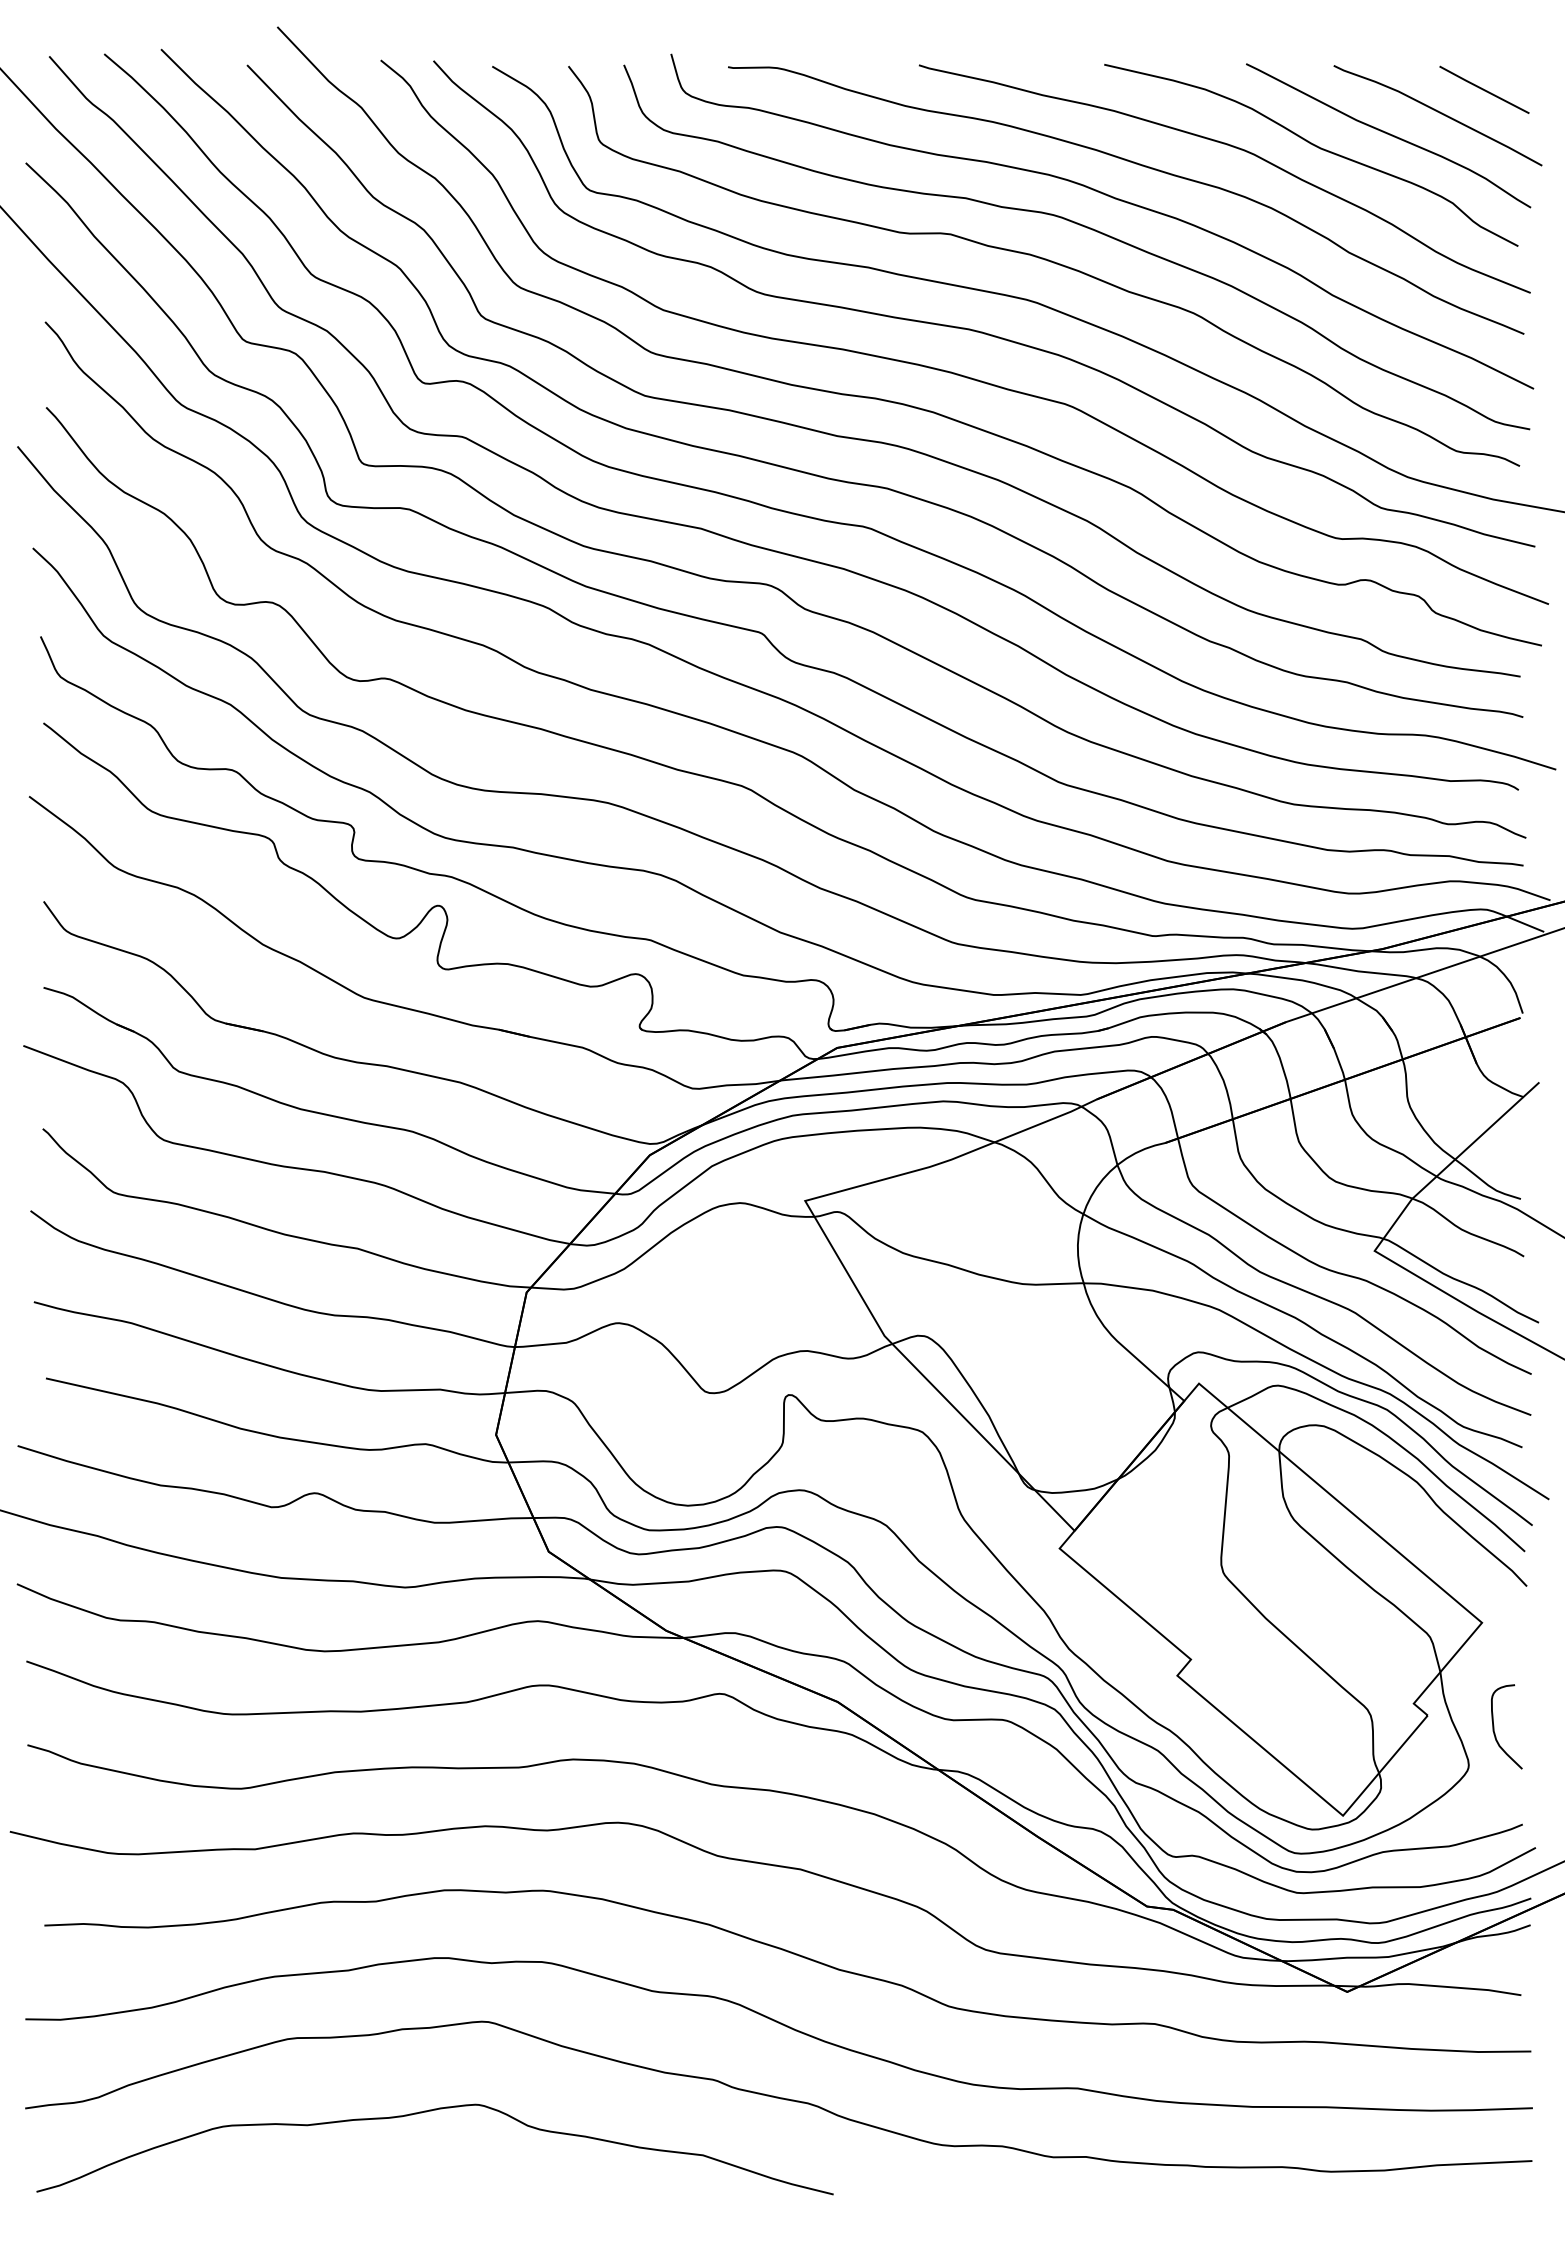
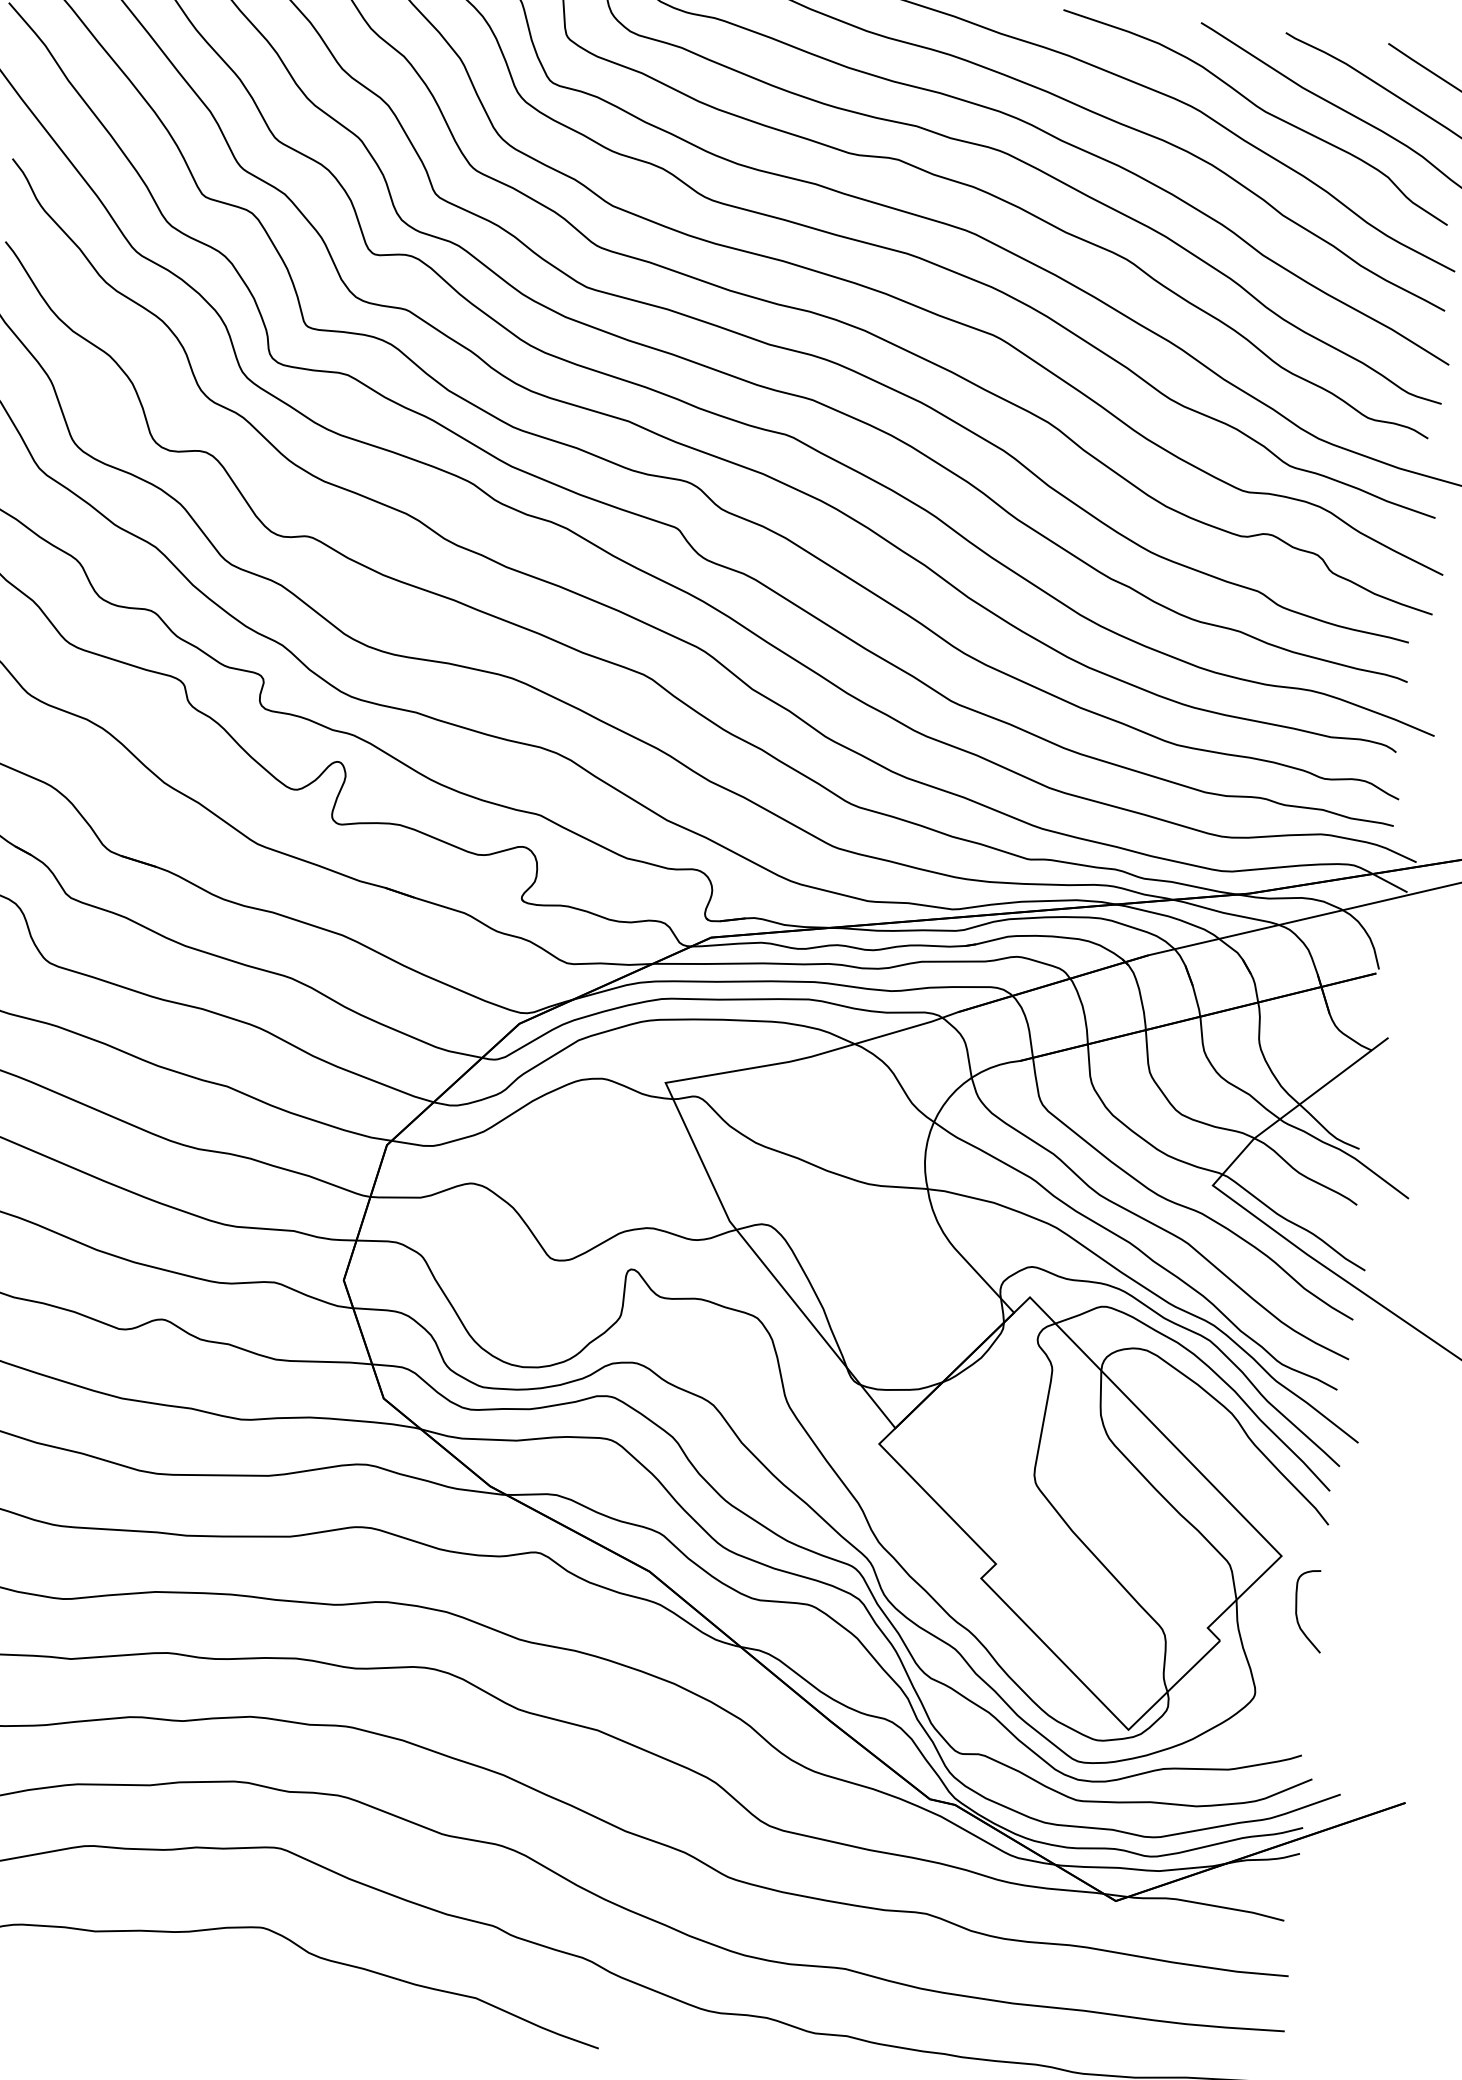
curve: (1494, 1726) -> (1297, 1609), moved

